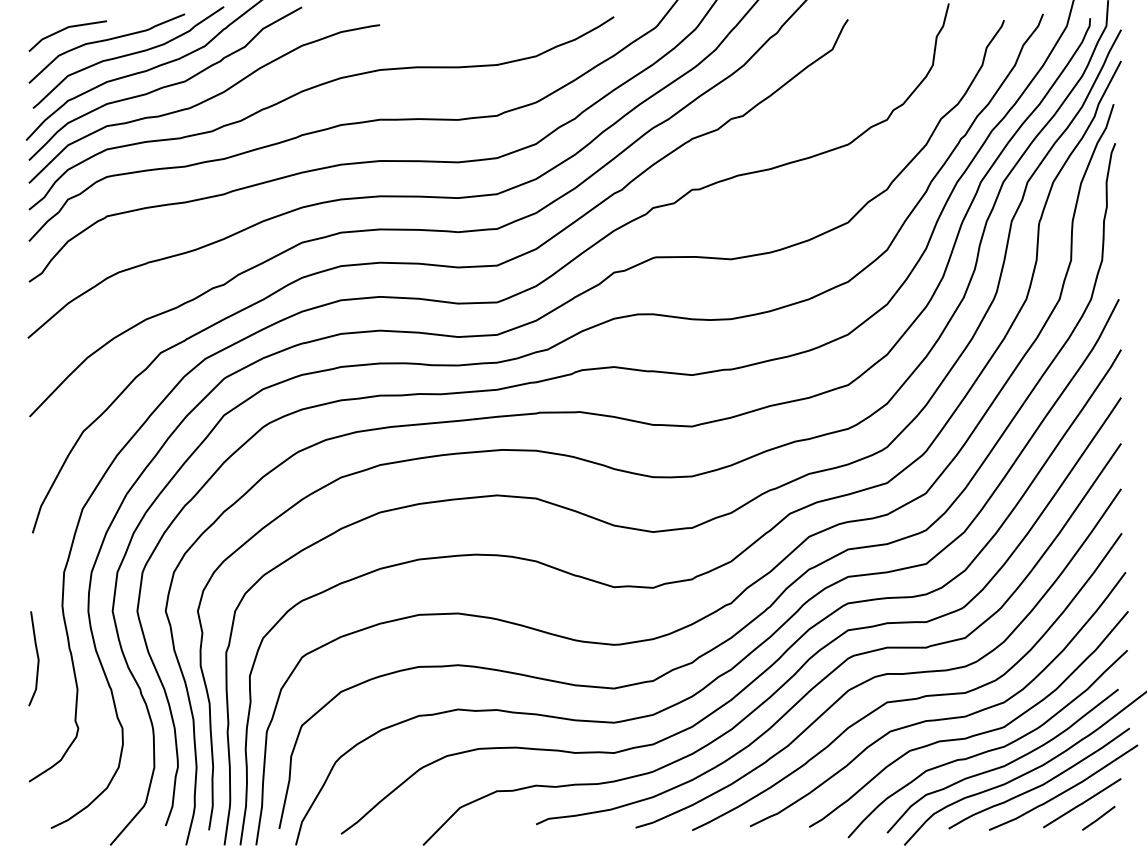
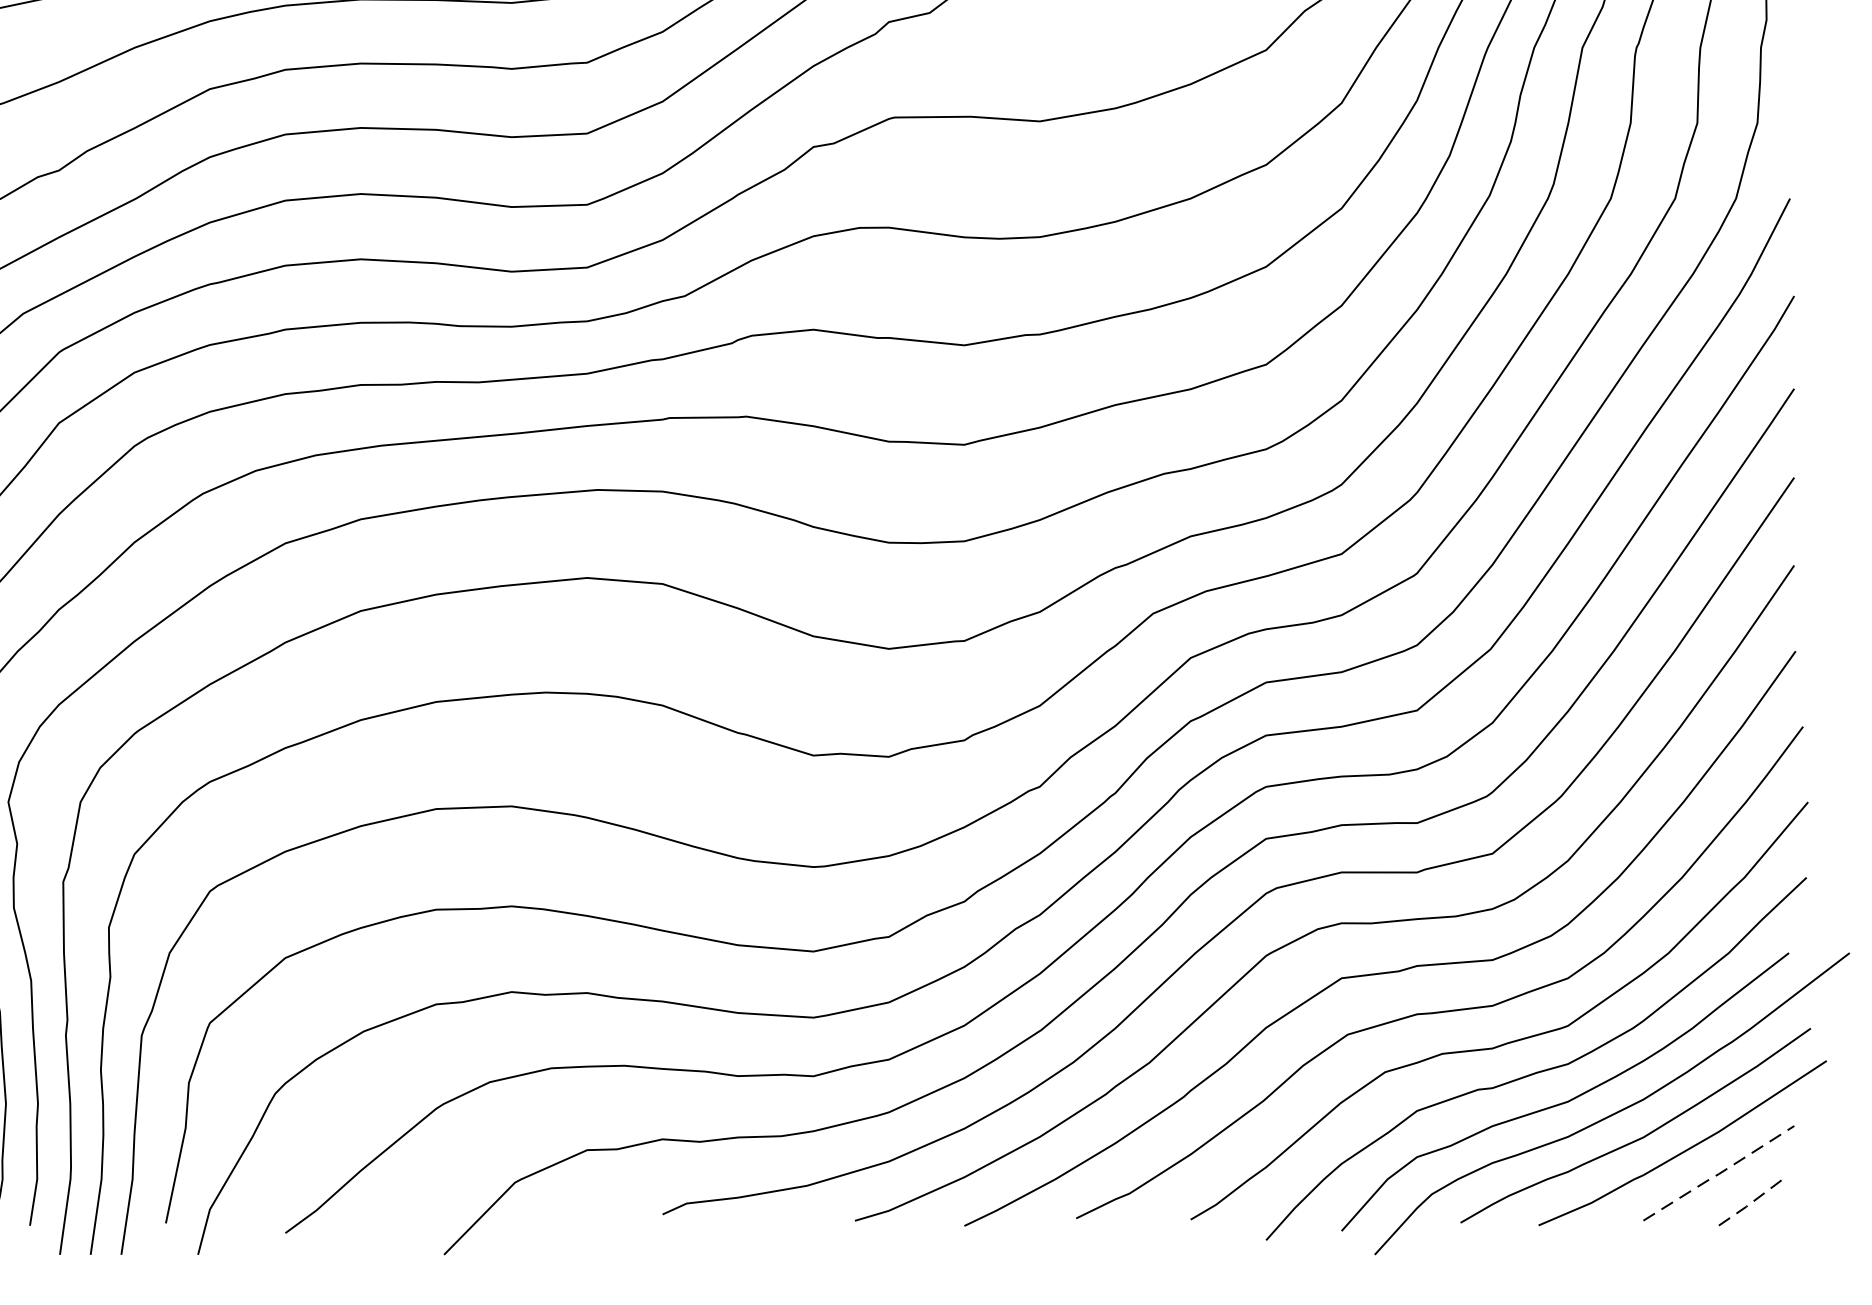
line: (1082, 803) -> (1719, 1173), solid -> dashed
line: (1098, 818) -> (1750, 1202), solid -> dashed

